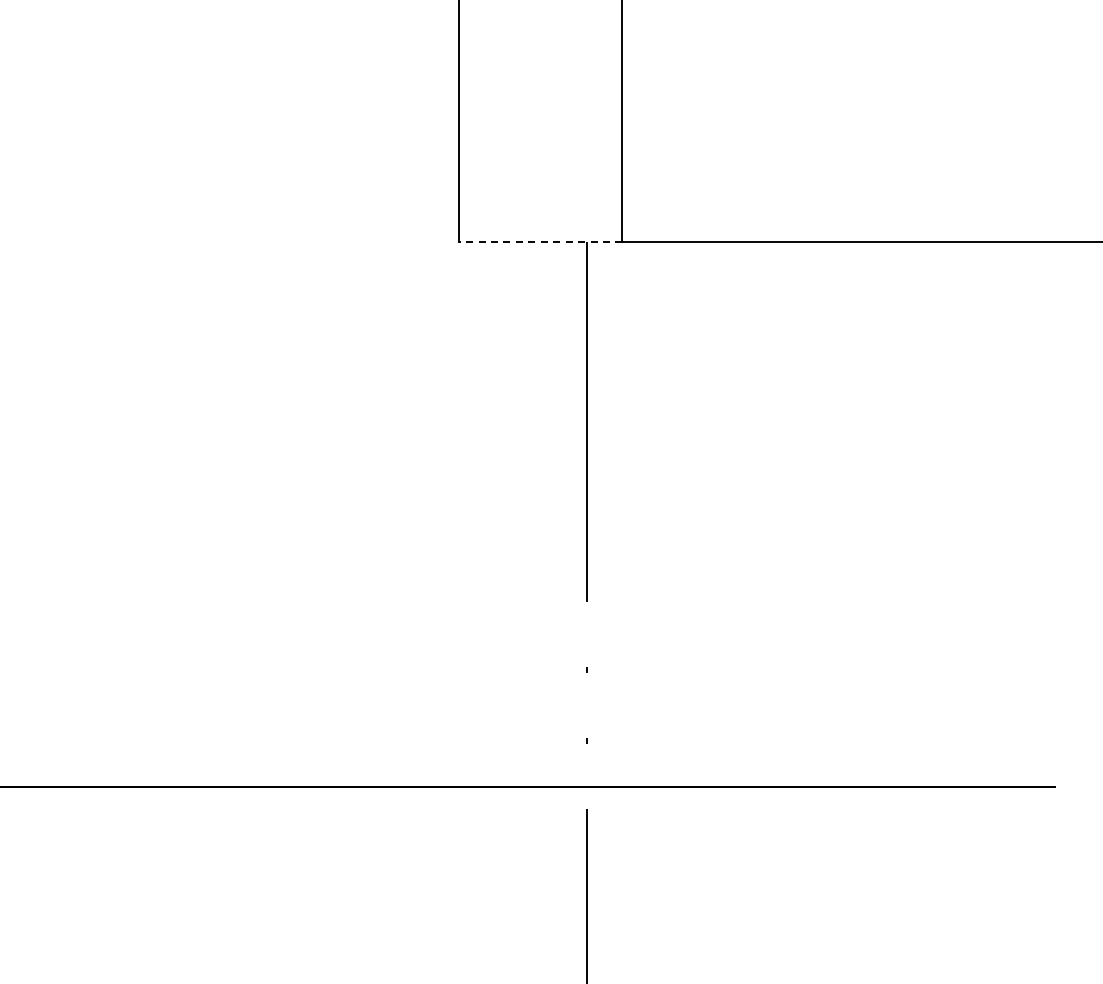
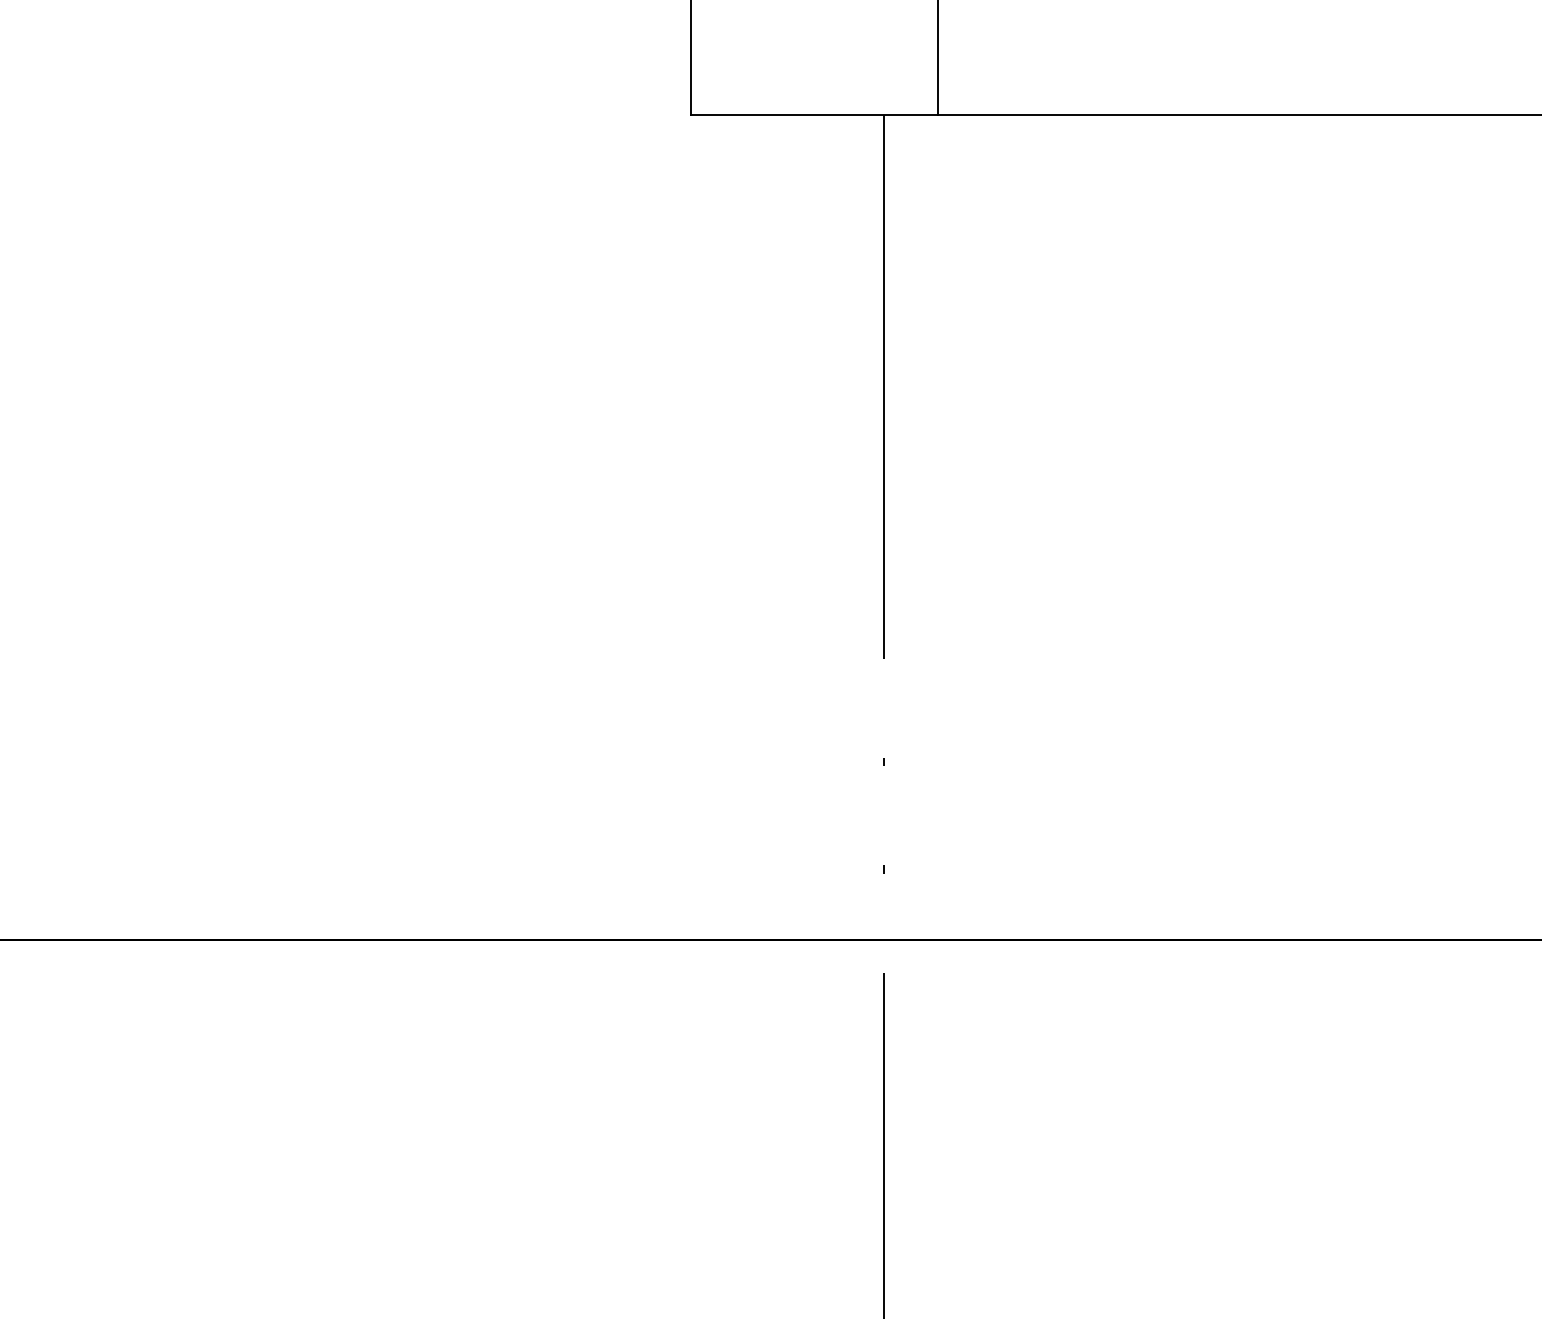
line: (540, 242) -> (814, 115), dashed -> solid

